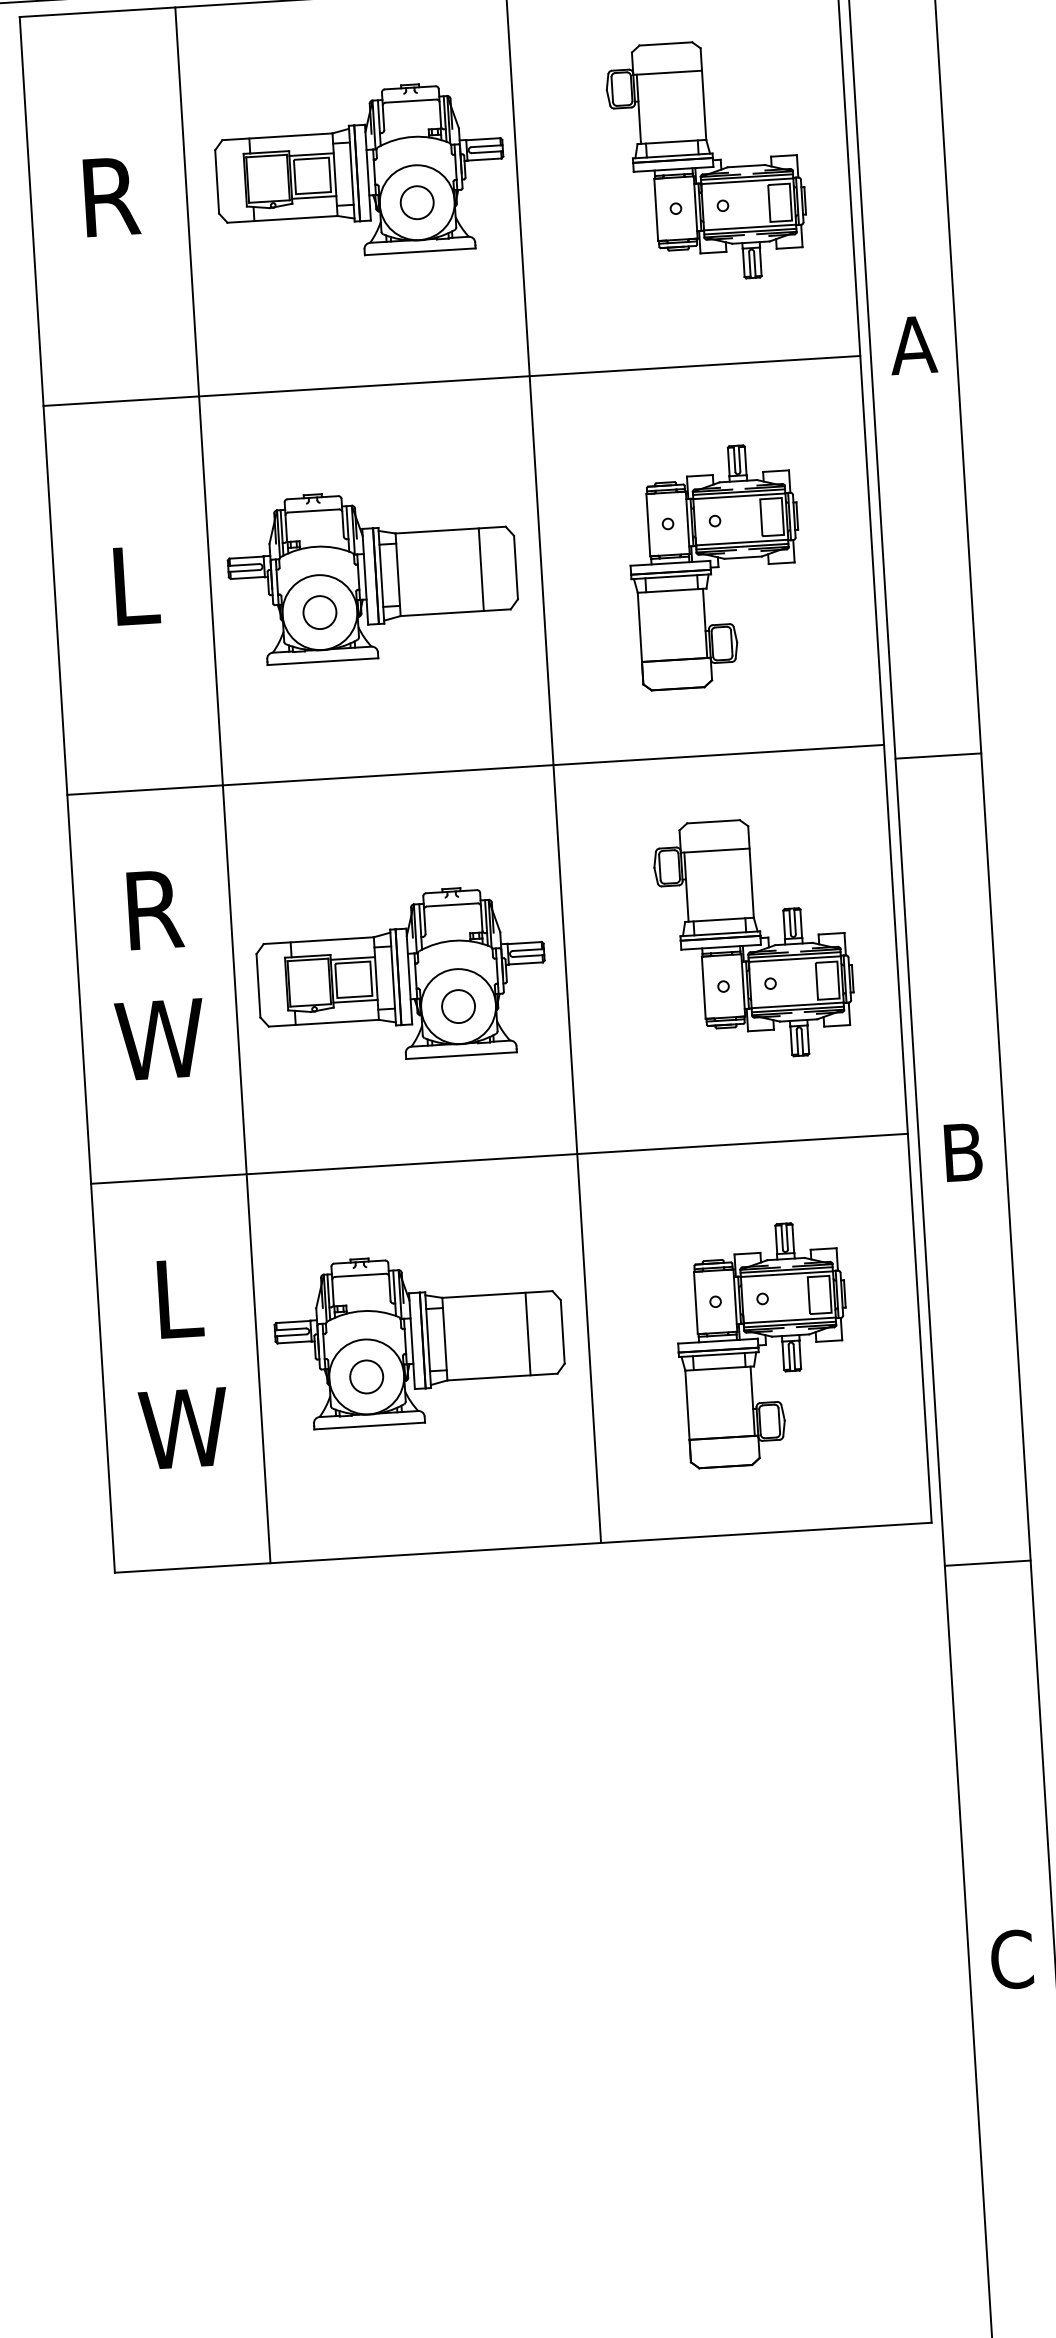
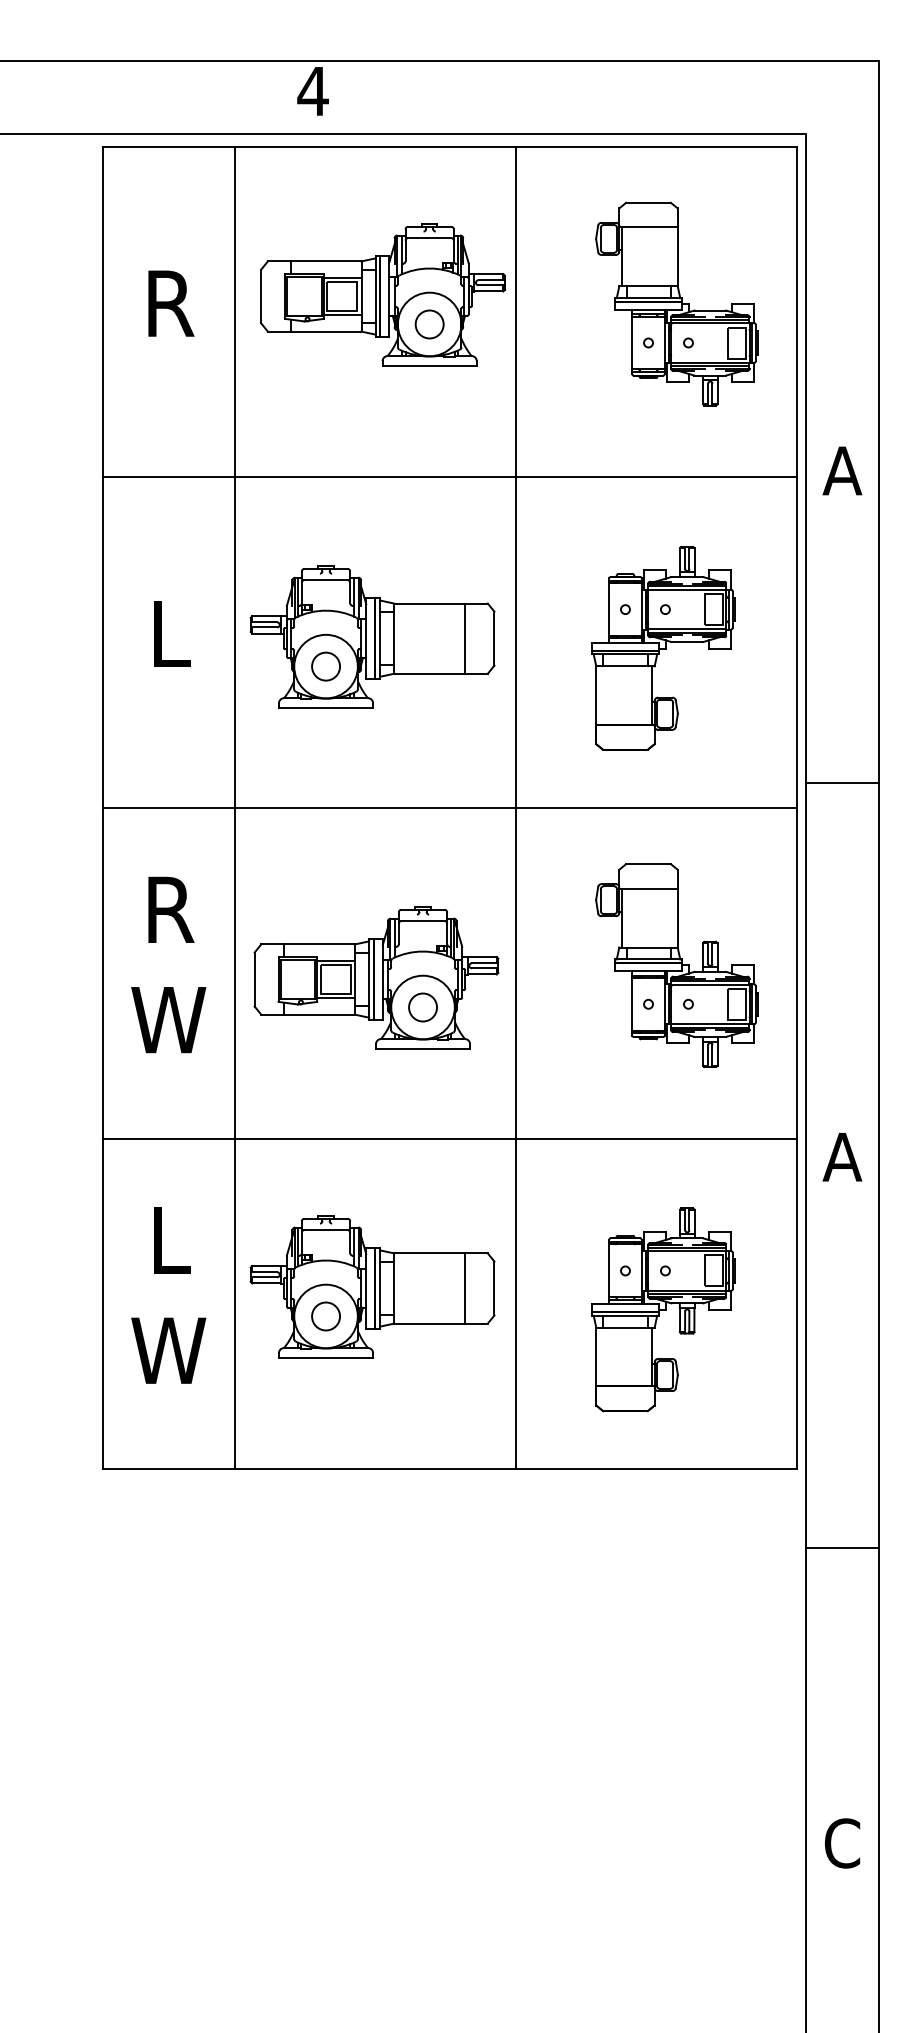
line: (937, 756) -> (841, 783), moved
text: (962, 1152) -> (842, 1157), B -> A
line: (986, 1563) -> (841, 1548), moved

